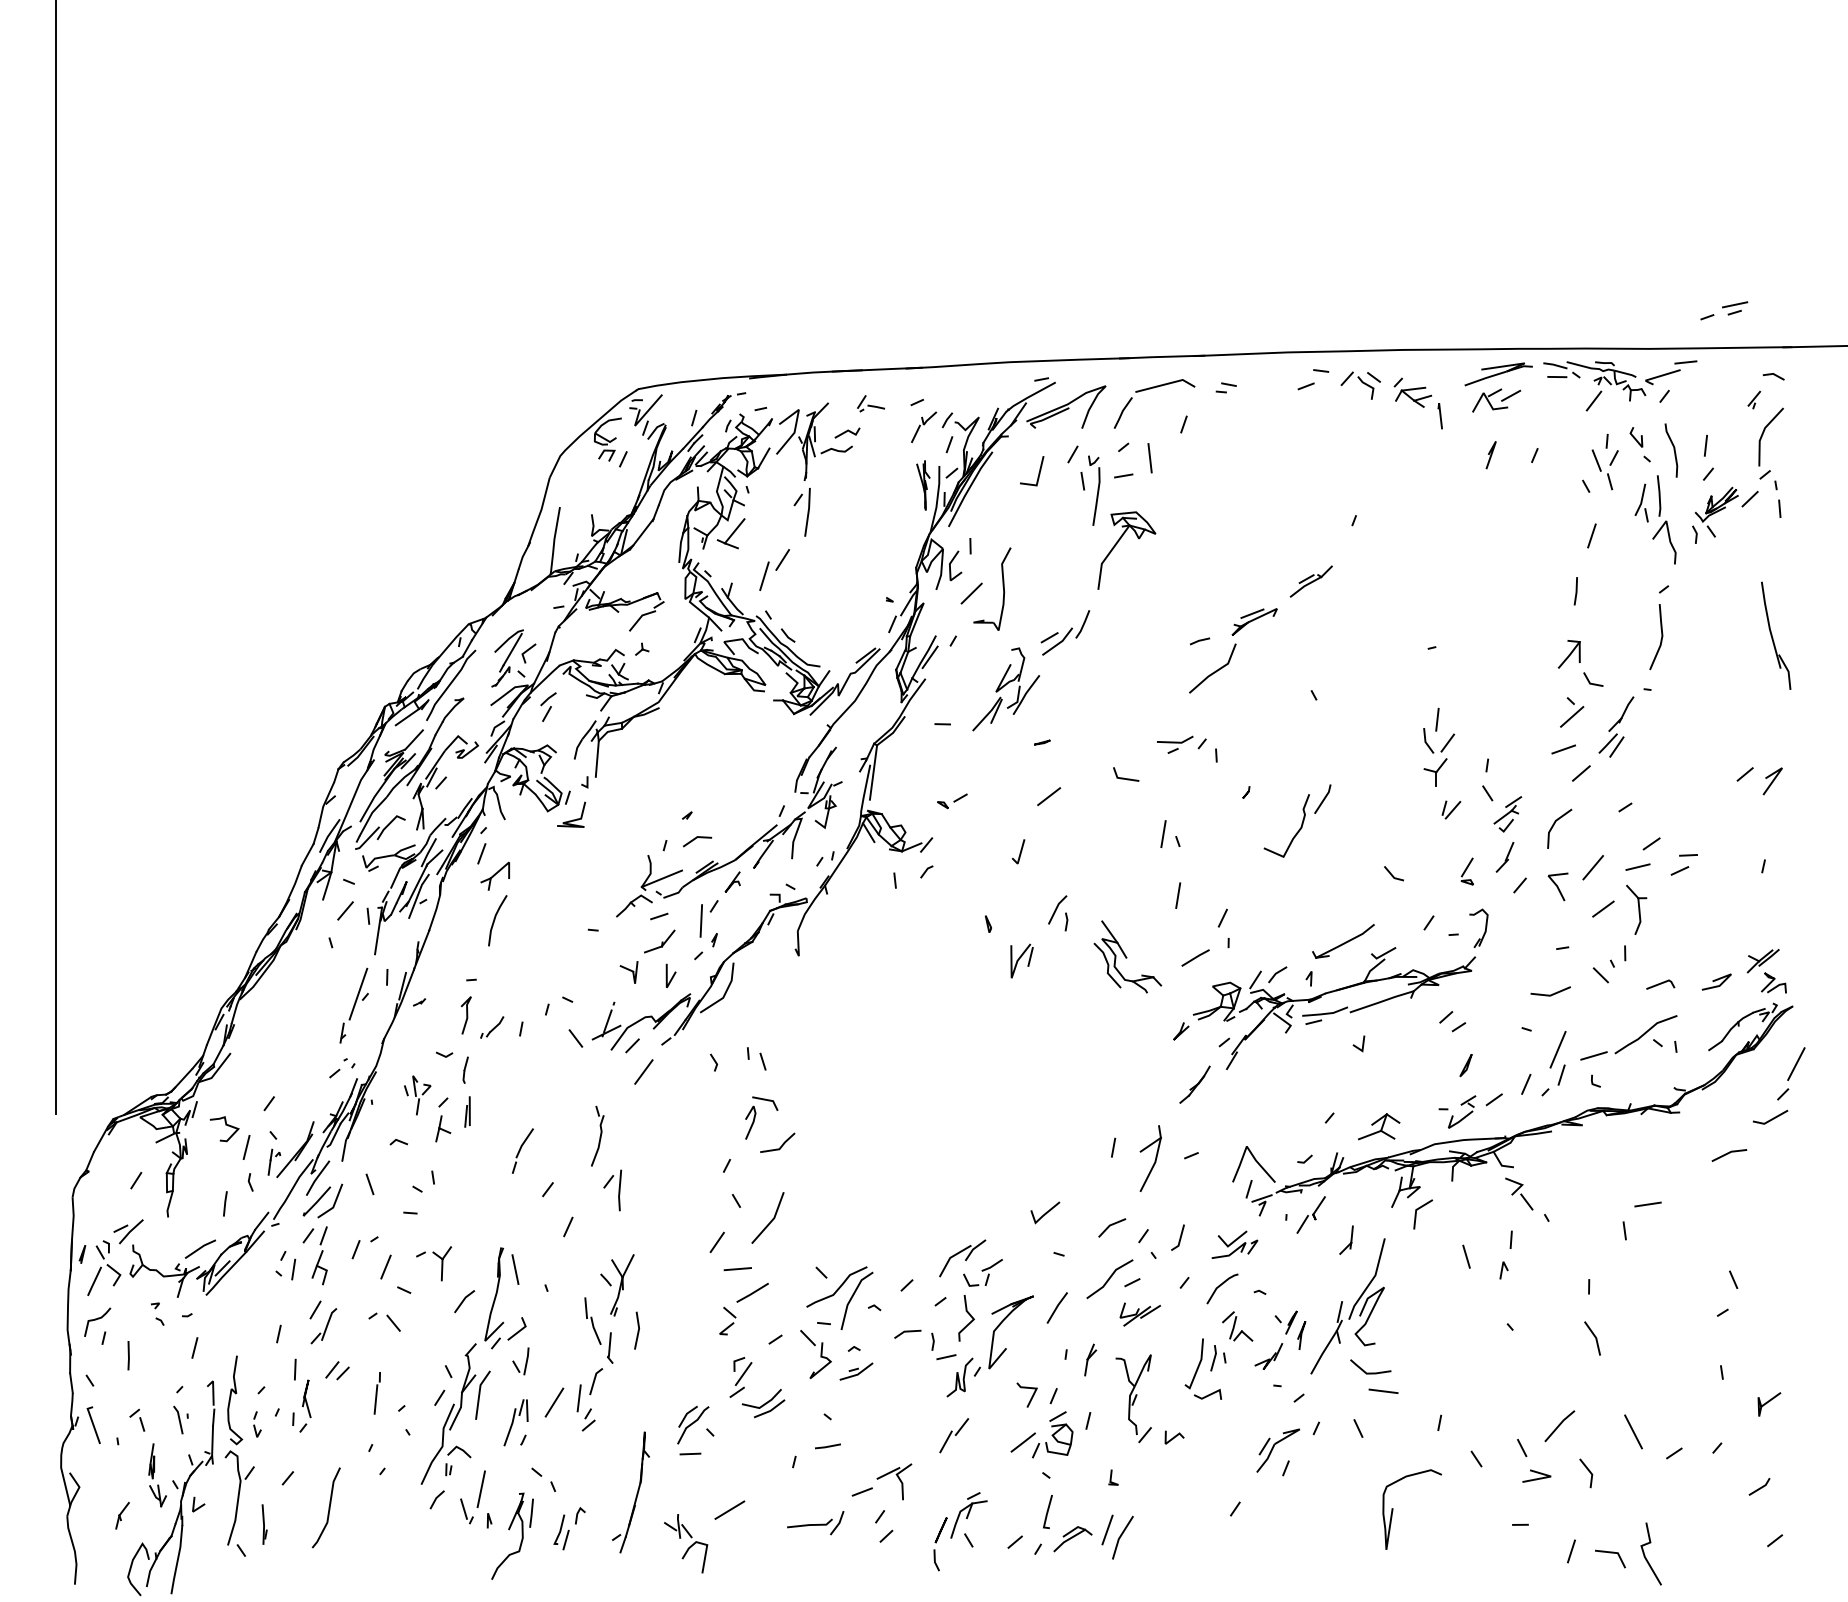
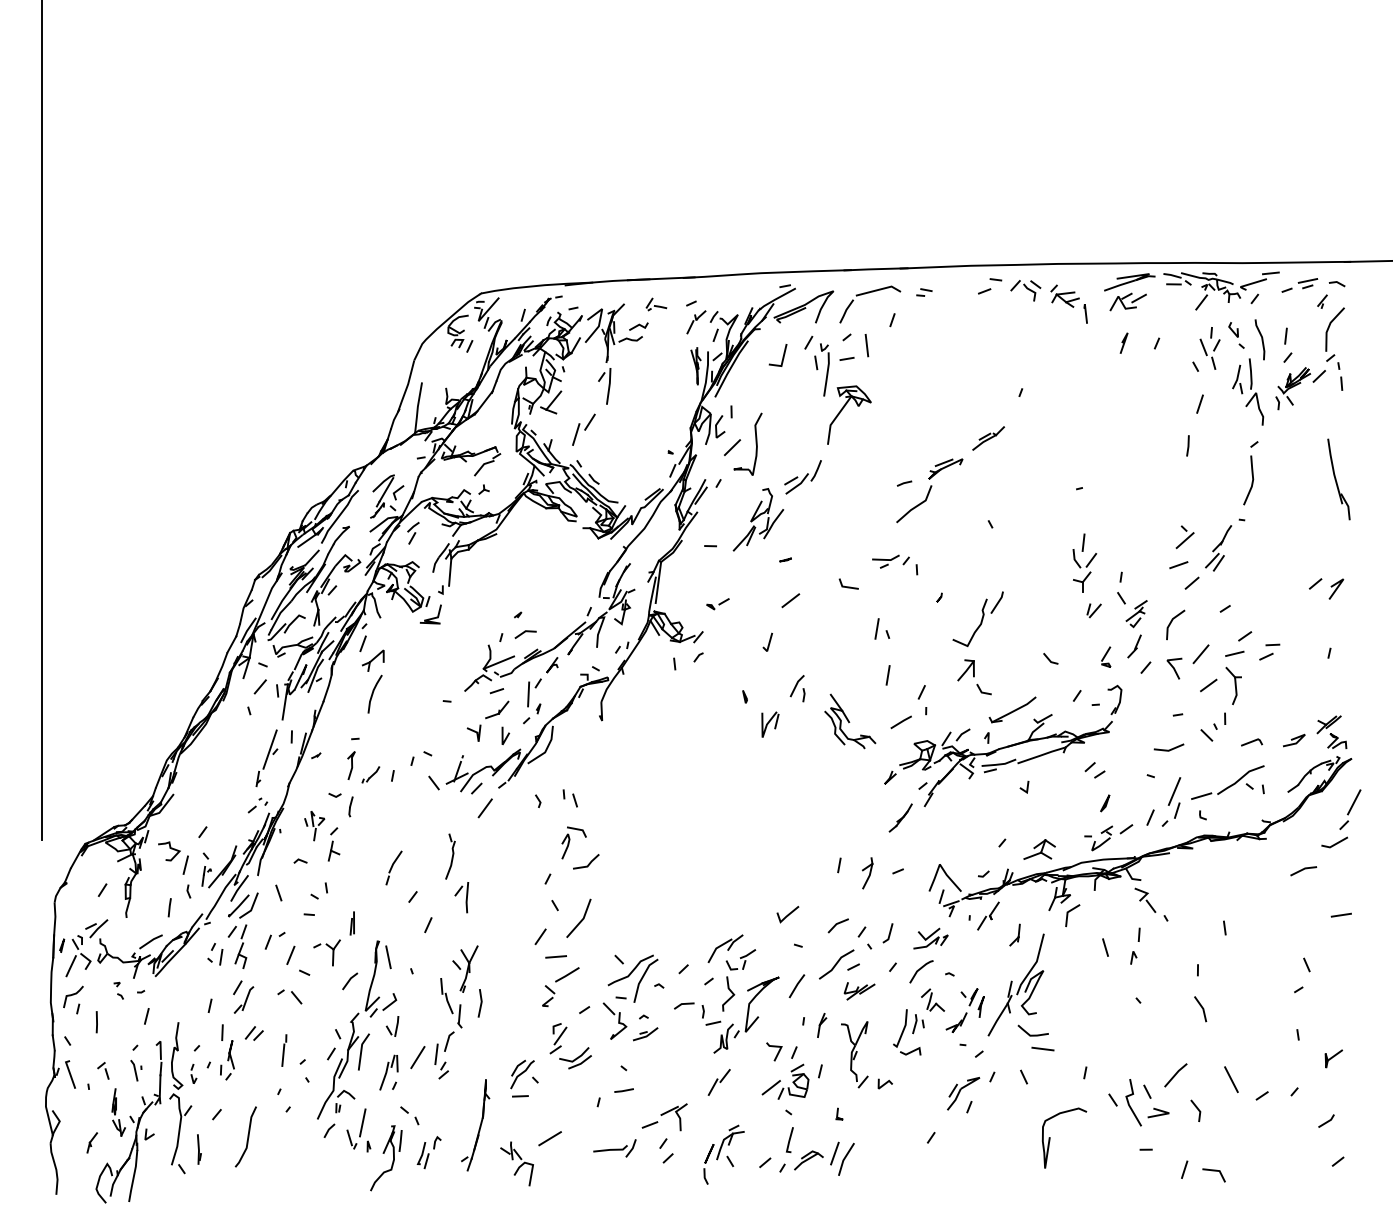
part: (1723, 310) -> (1299, 285), moved
part: (1580, 663) -> (974, 677), moved
part: (466, 1112) -> (351, 923), moved
part: (1150, 1158) -> (867, 873), size x0.62
line: (1646, 1203) -> (1340, 914), moved
line: (1645, 1553) -> (1129, 1102), moved

